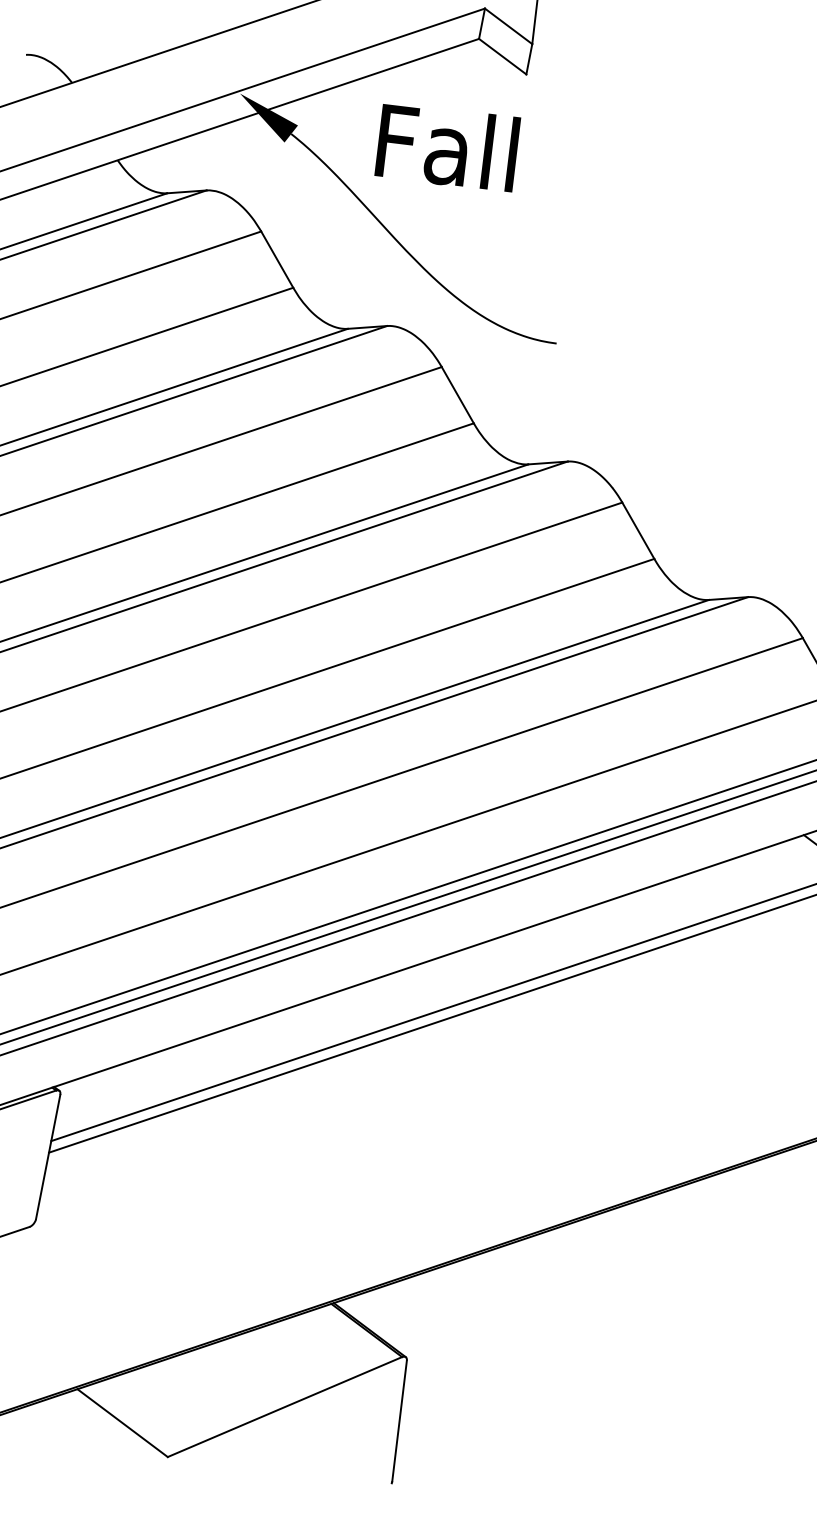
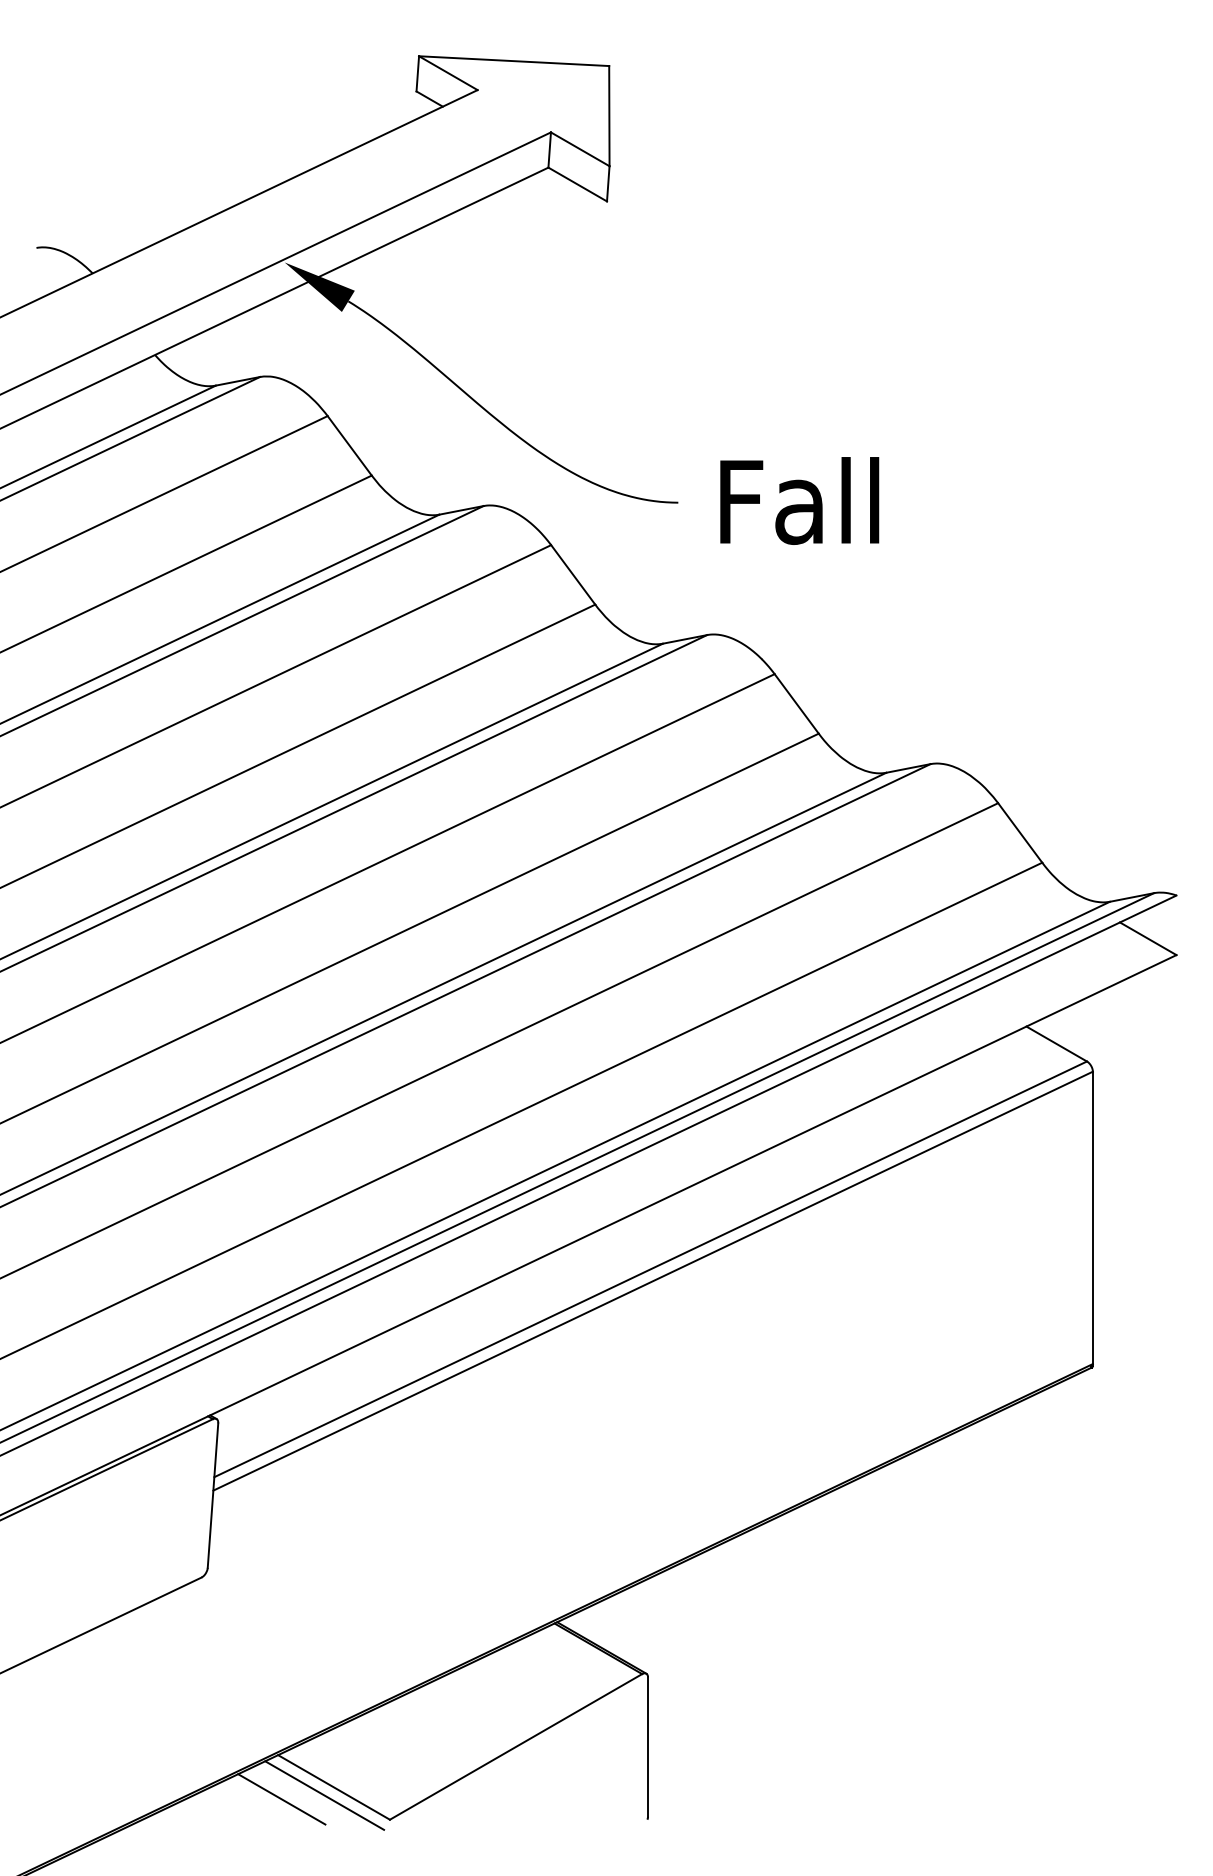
text: (447, 146) -> (799, 500), moved
line: (75, 1428) -> (281, 1799), added
line: (113, 1429) -> (324, 1795), added

